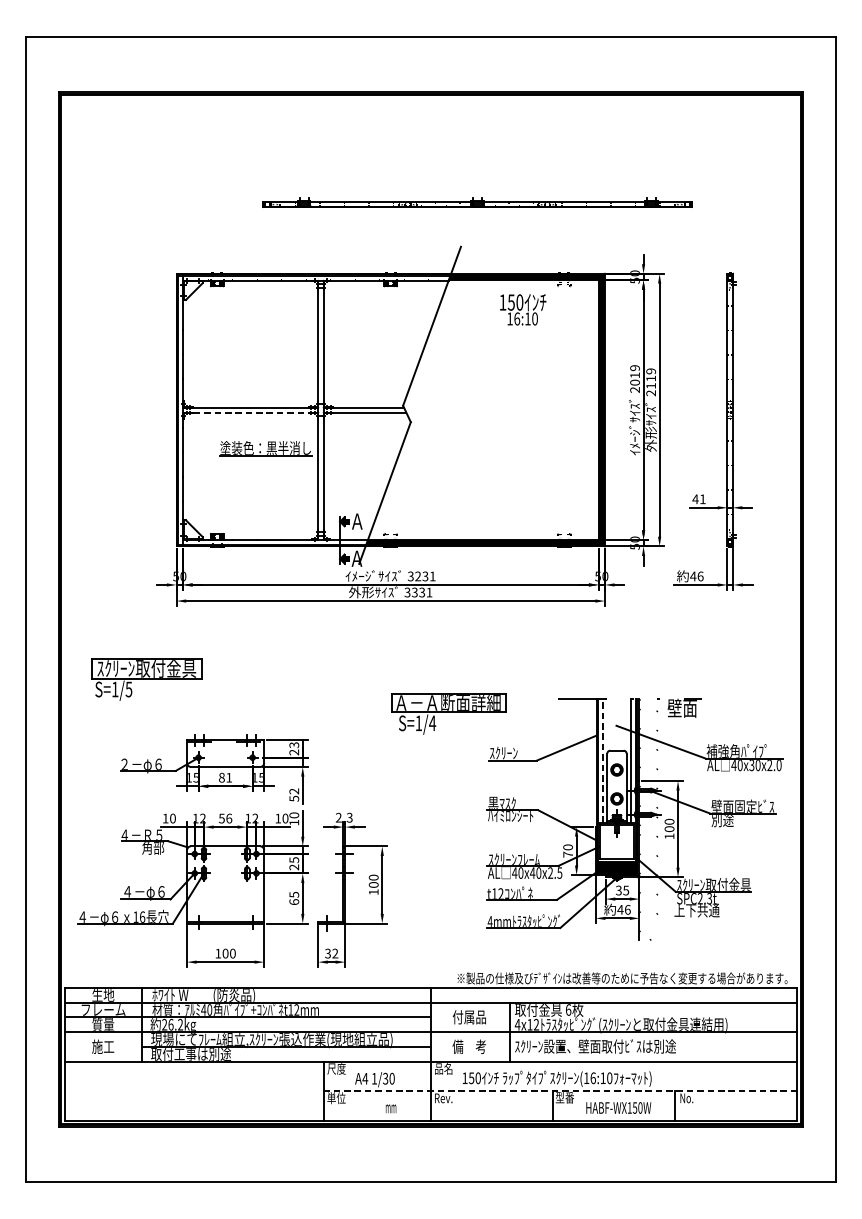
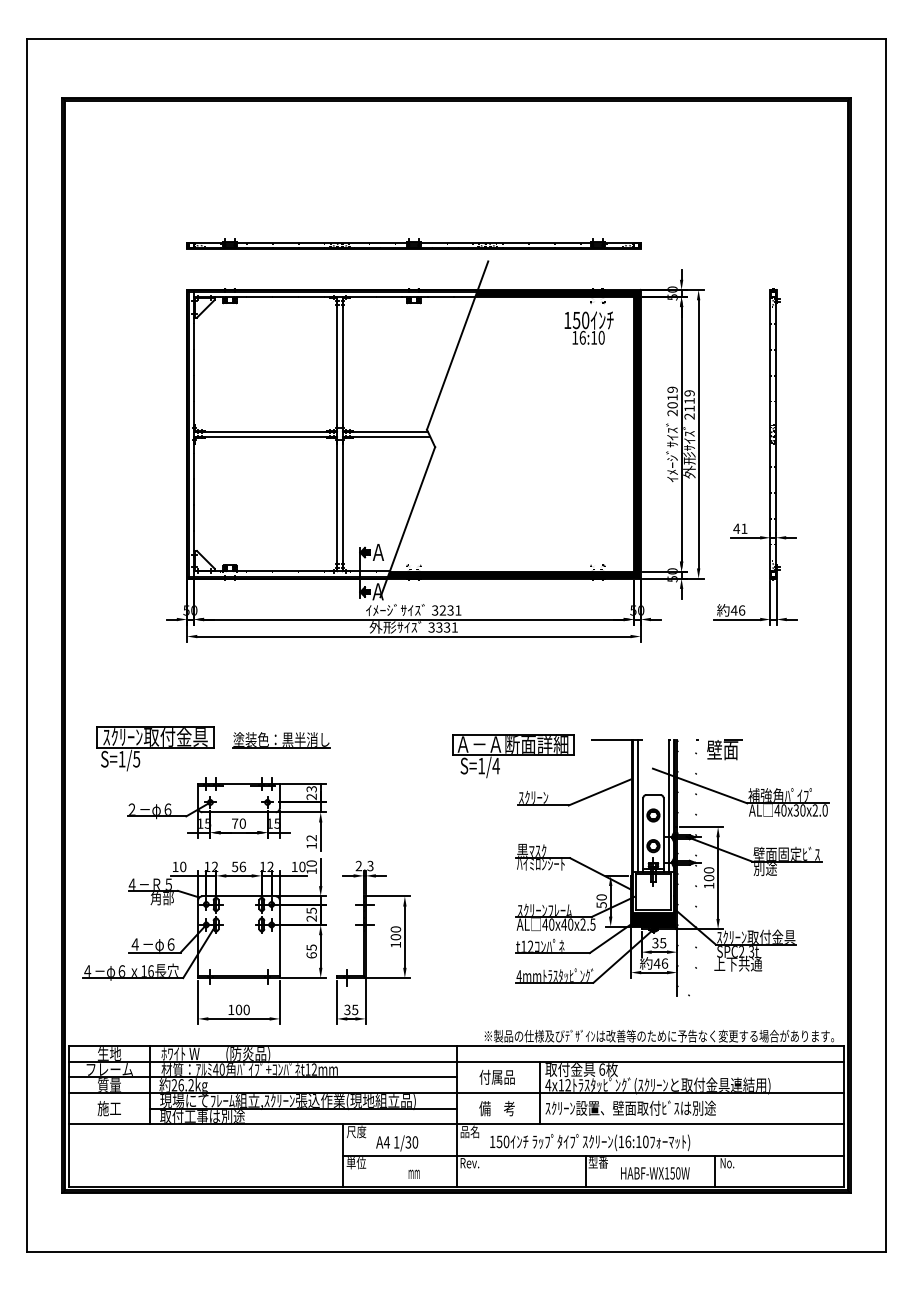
part: (477, 202) -> (413, 243), moved
text: (522, 309) -> (588, 327), moved
line: (250, 413) -> (265, 437), dashed -> solid
part: (265, 448) -> (281, 740), moved
part: (146, 679) -> (155, 748), moved
part: (448, 714) -> (513, 756), moved
line: (602, 760) -> (638, 805), dashed -> solid
text: (225, 777) -> (238, 823), 81 -> 70
text: (294, 798) -> (311, 845), 52 -> 12
text: (567, 855) -> (601, 905), 70 -> 50
text: (335, 953) -> (355, 1009), 32 -> 35
line: (560, 1091) -> (593, 1155), dashed -> solid

